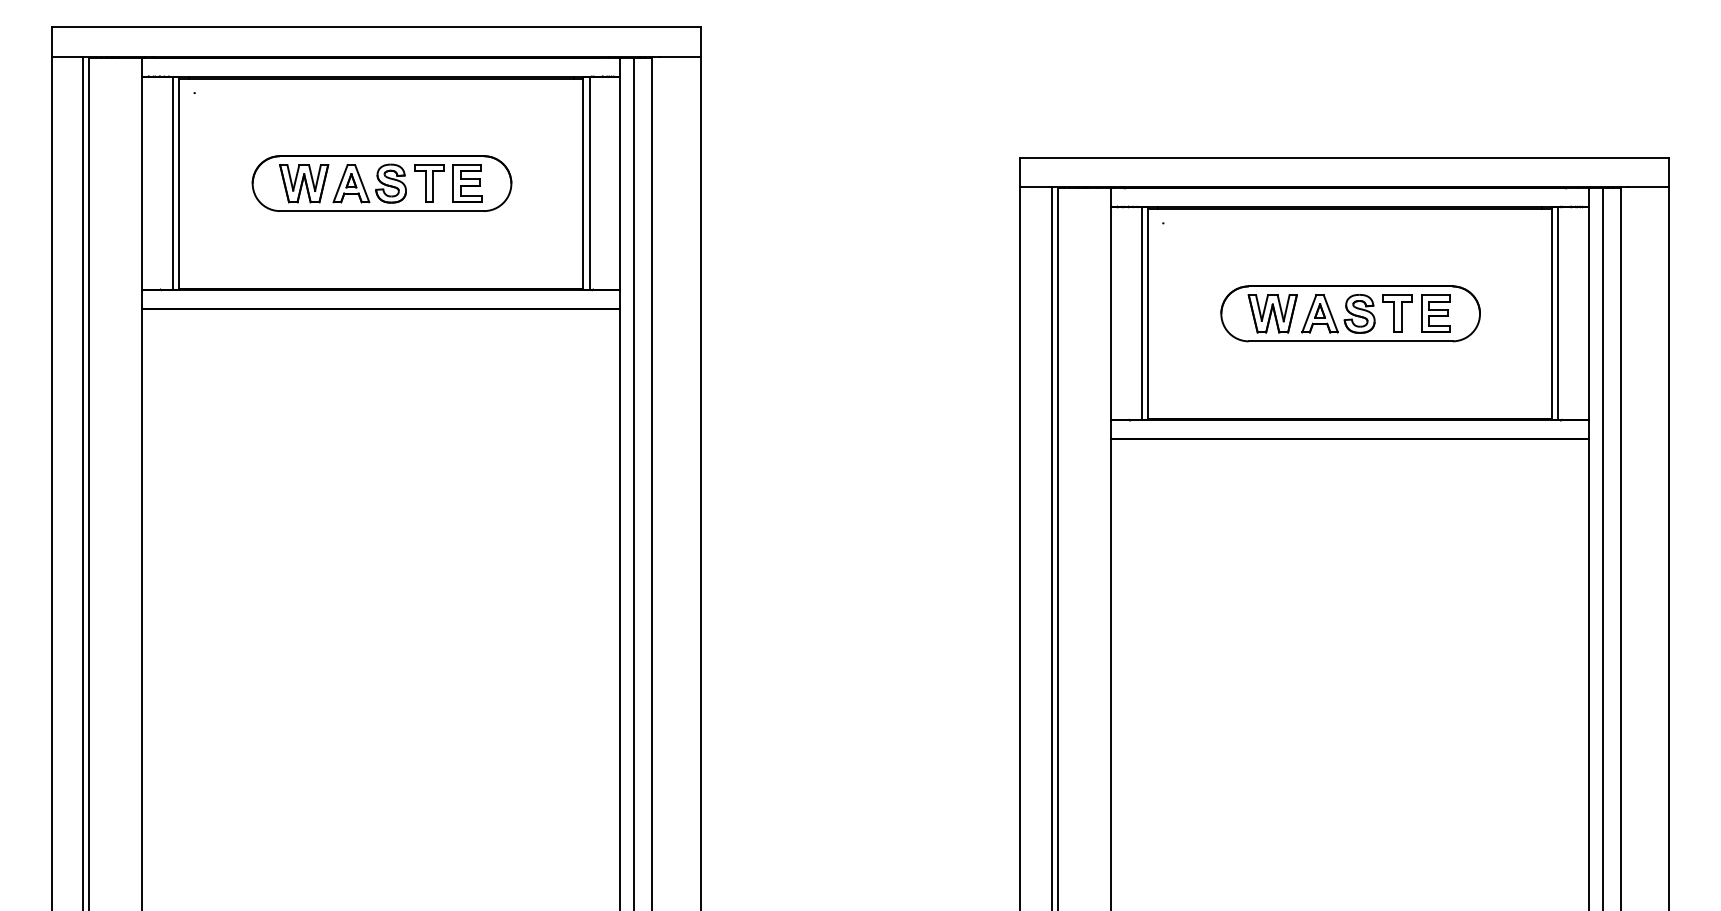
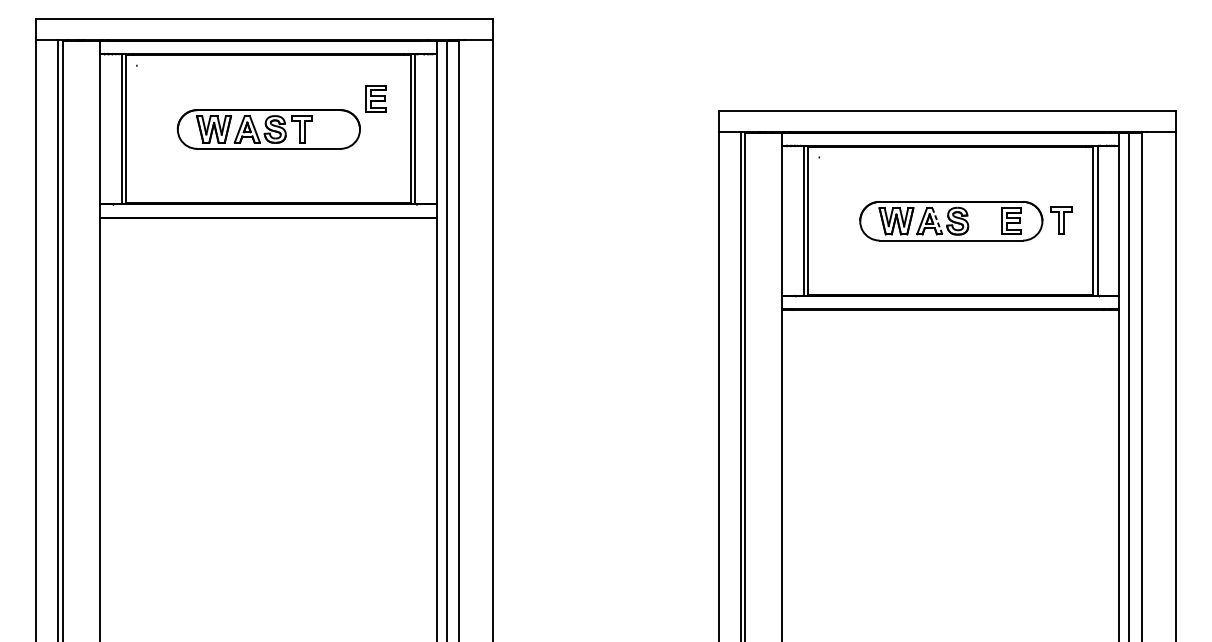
part: (467, 183) -> (376, 99), moved
line: (1330, 313) -> (937, 220), solid -> dashed
part: (1397, 313) -> (1061, 220), moved

